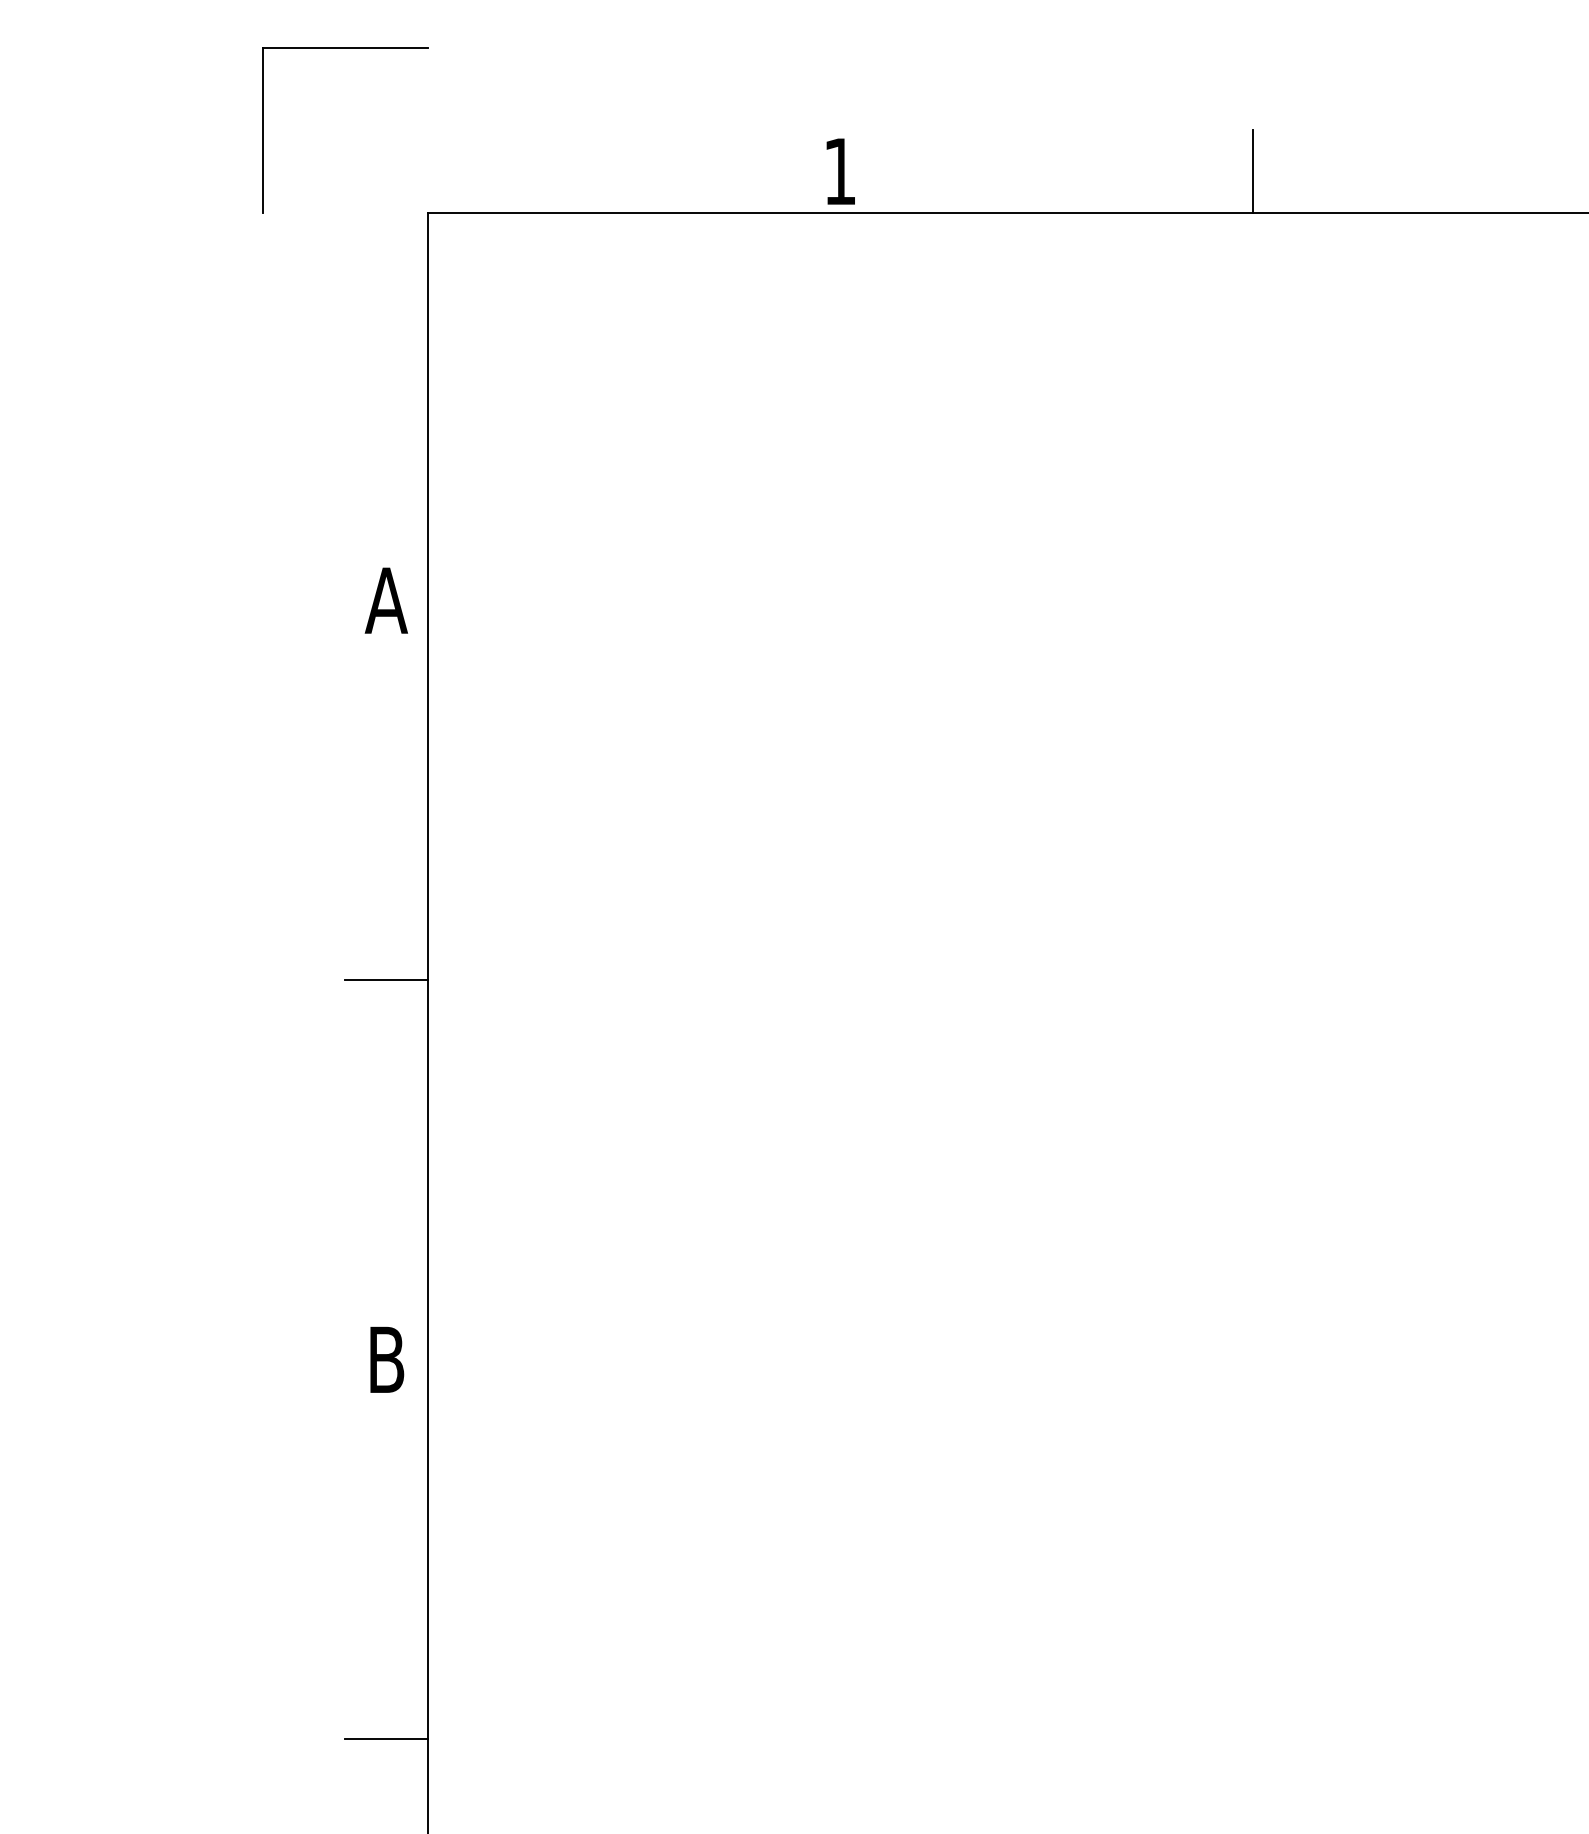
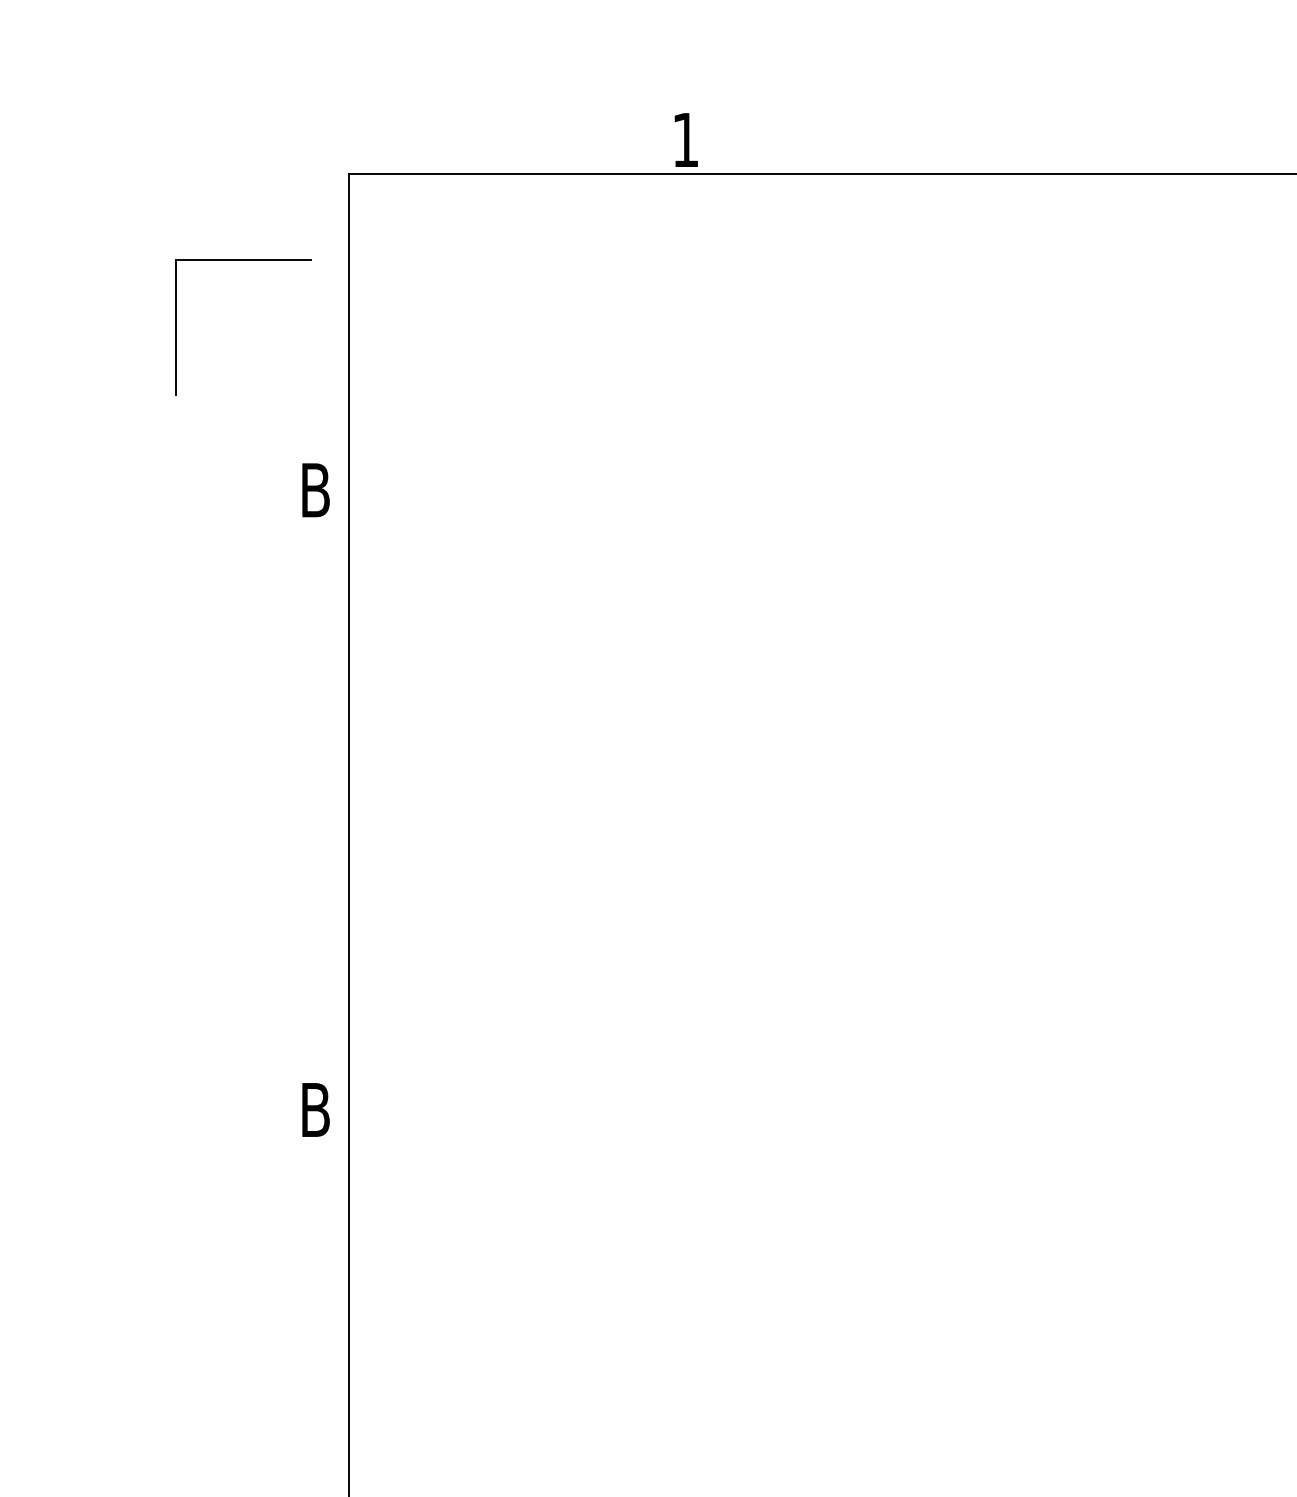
part: (344, 48) -> (243, 260), moved
line: (1252, 170) -> (1022, 139), removed
text: (385, 600) -> (314, 490), A -> B
line: (386, 980) -> (315, 800), removed
line: (386, 1739) -> (315, 1419), removed

